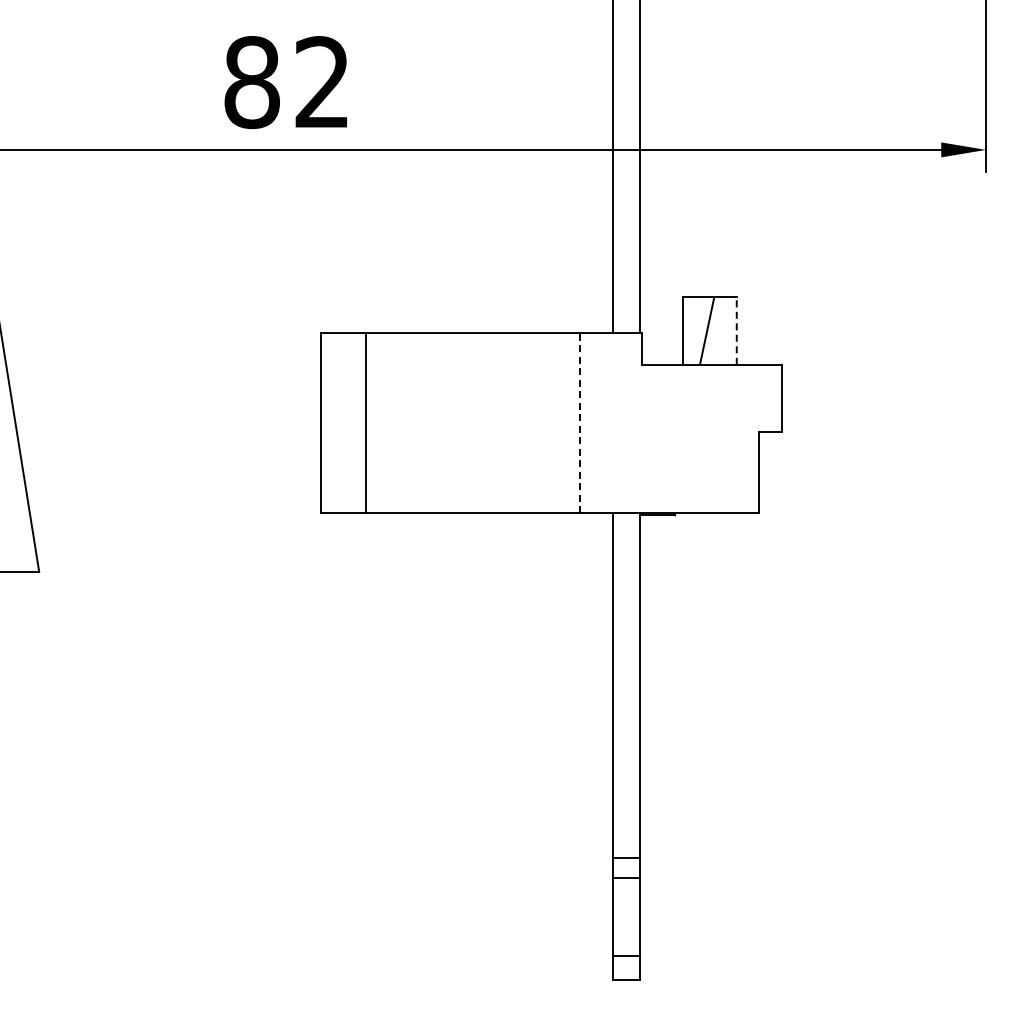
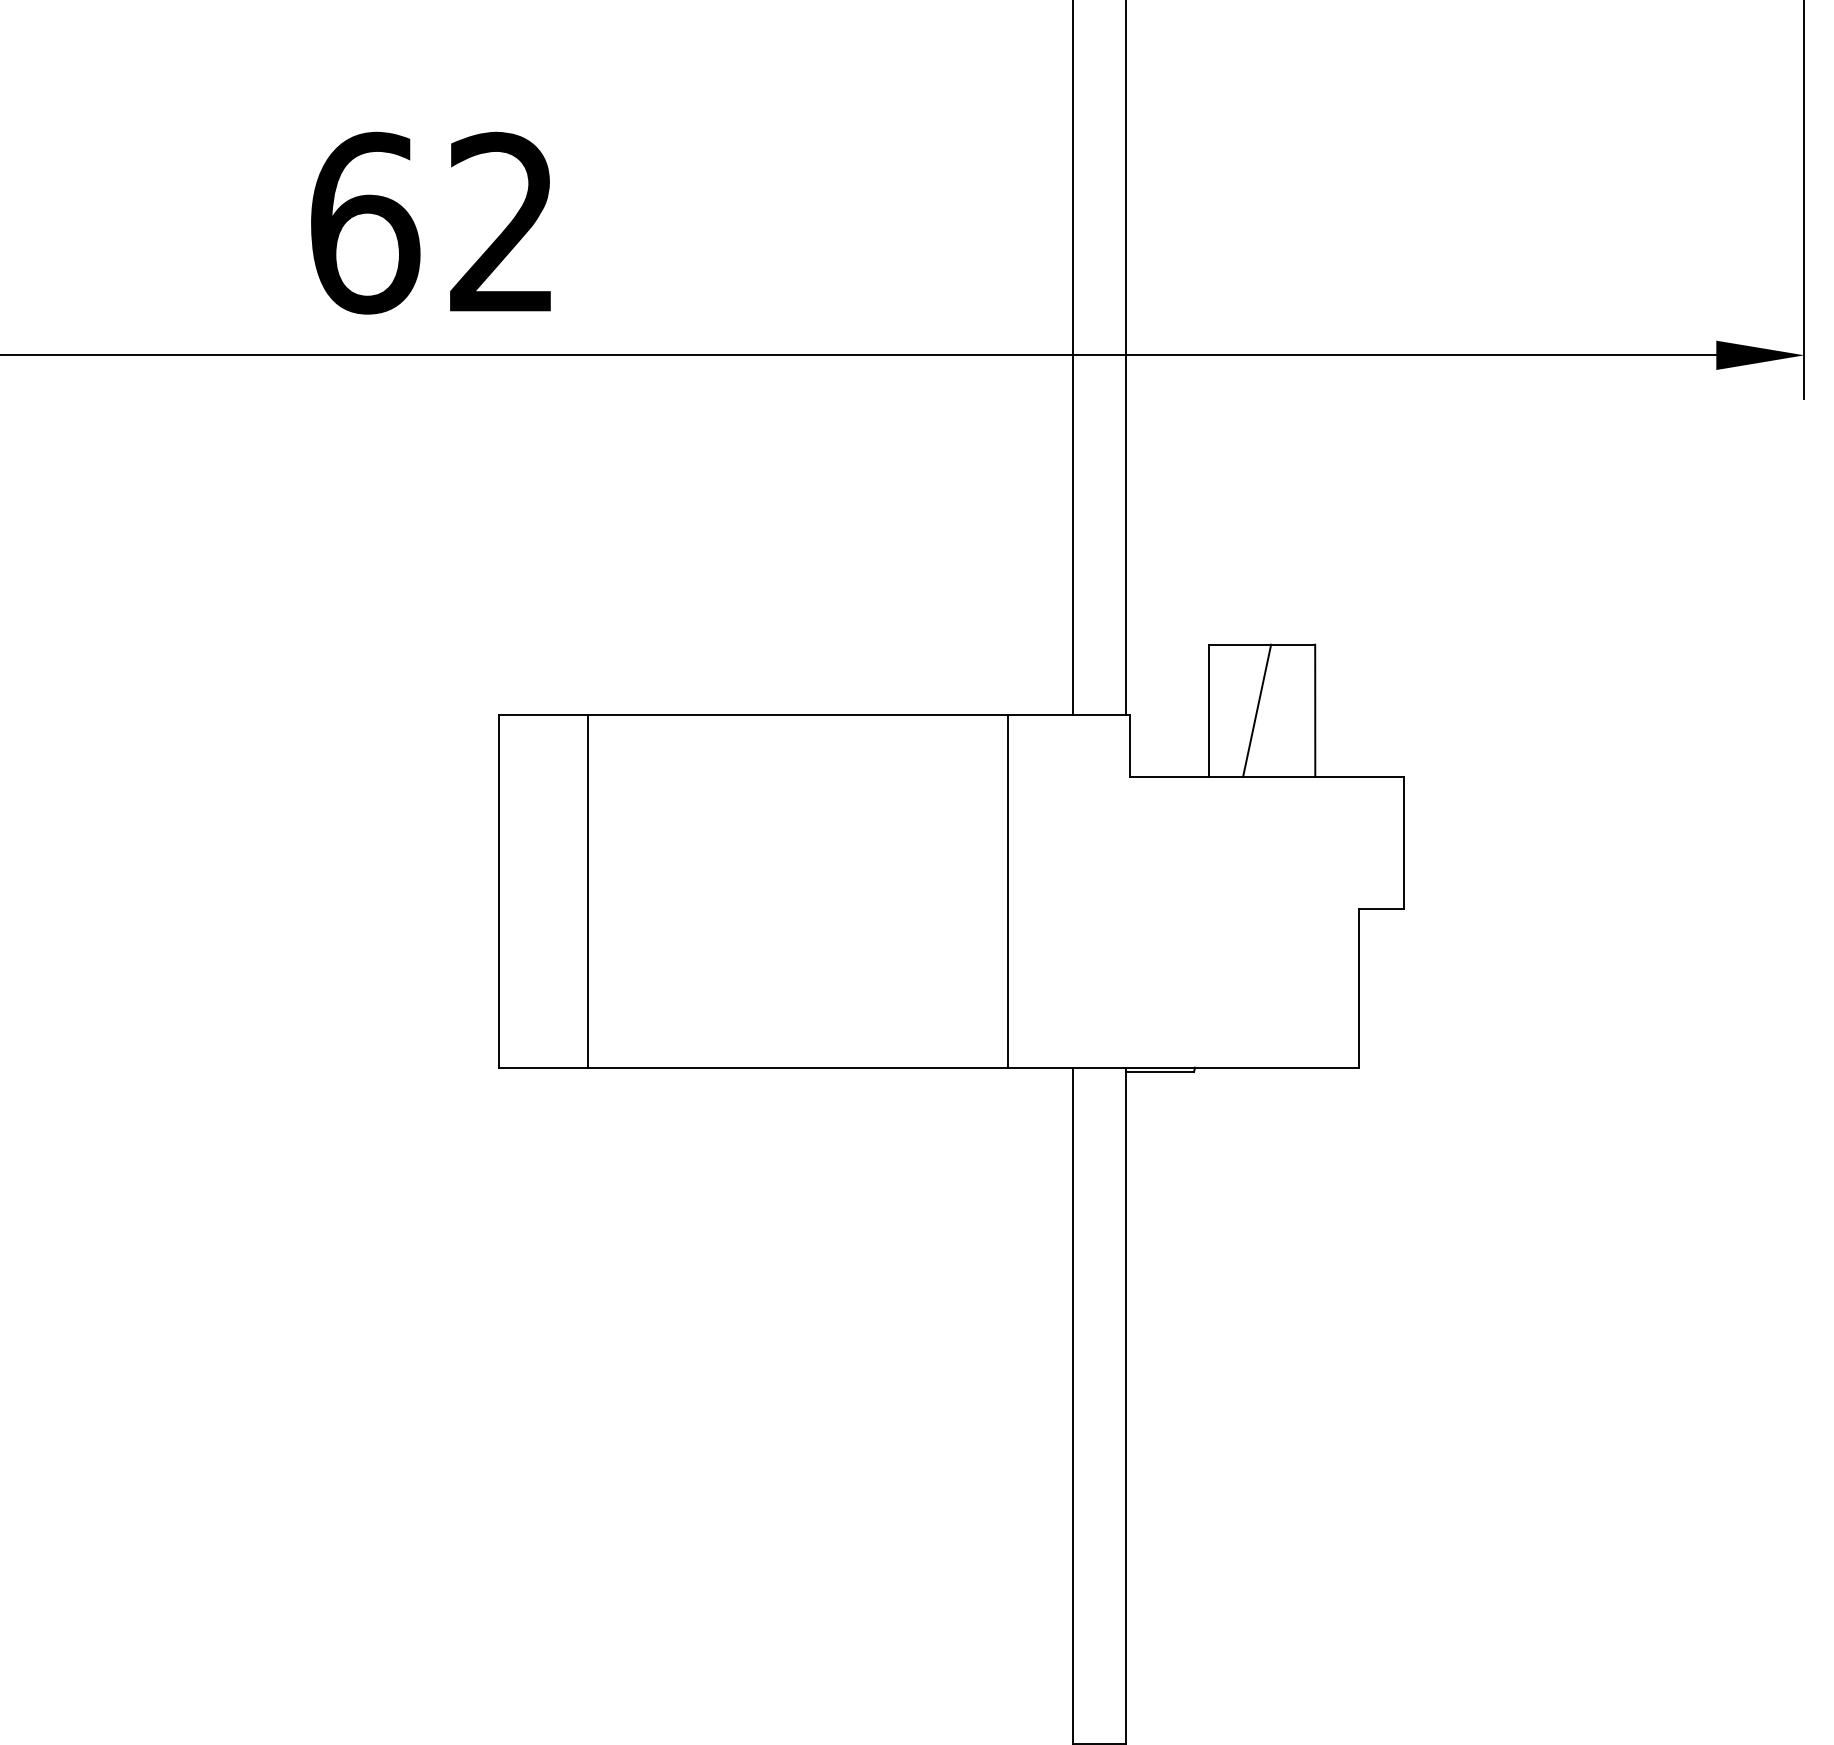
text: (252, 82) -> (365, 223), 82 -> 62
line: (736, 331) -> (1314, 711), dashed -> solid
line: (580, 423) -> (1008, 892), dashed -> solid

